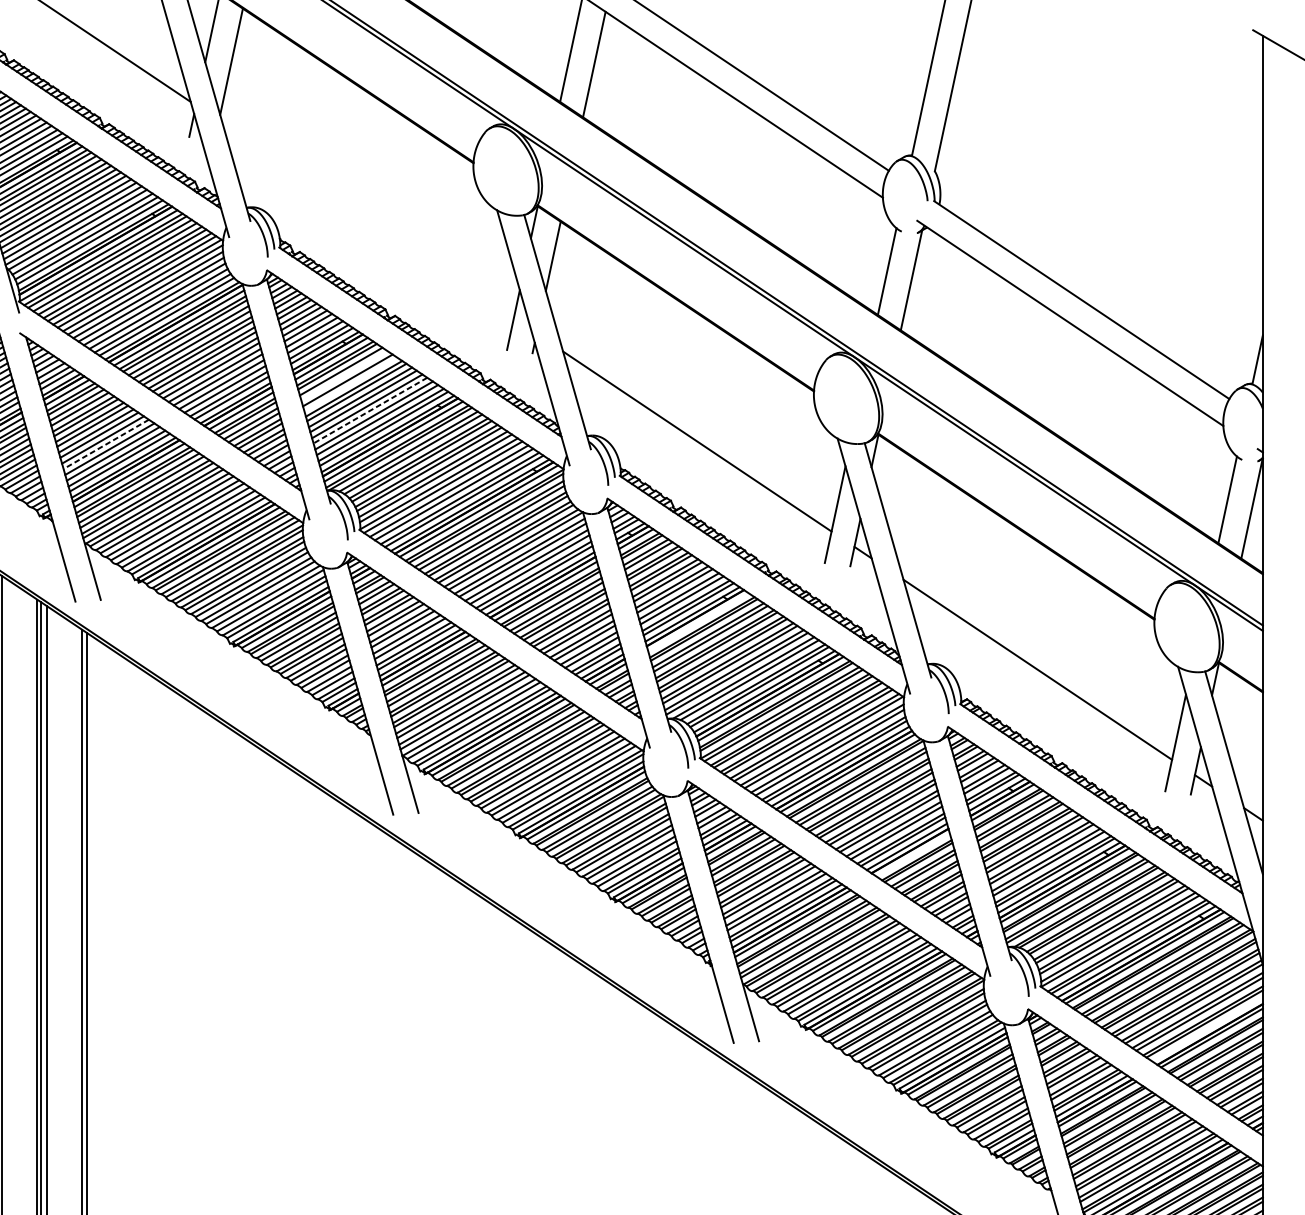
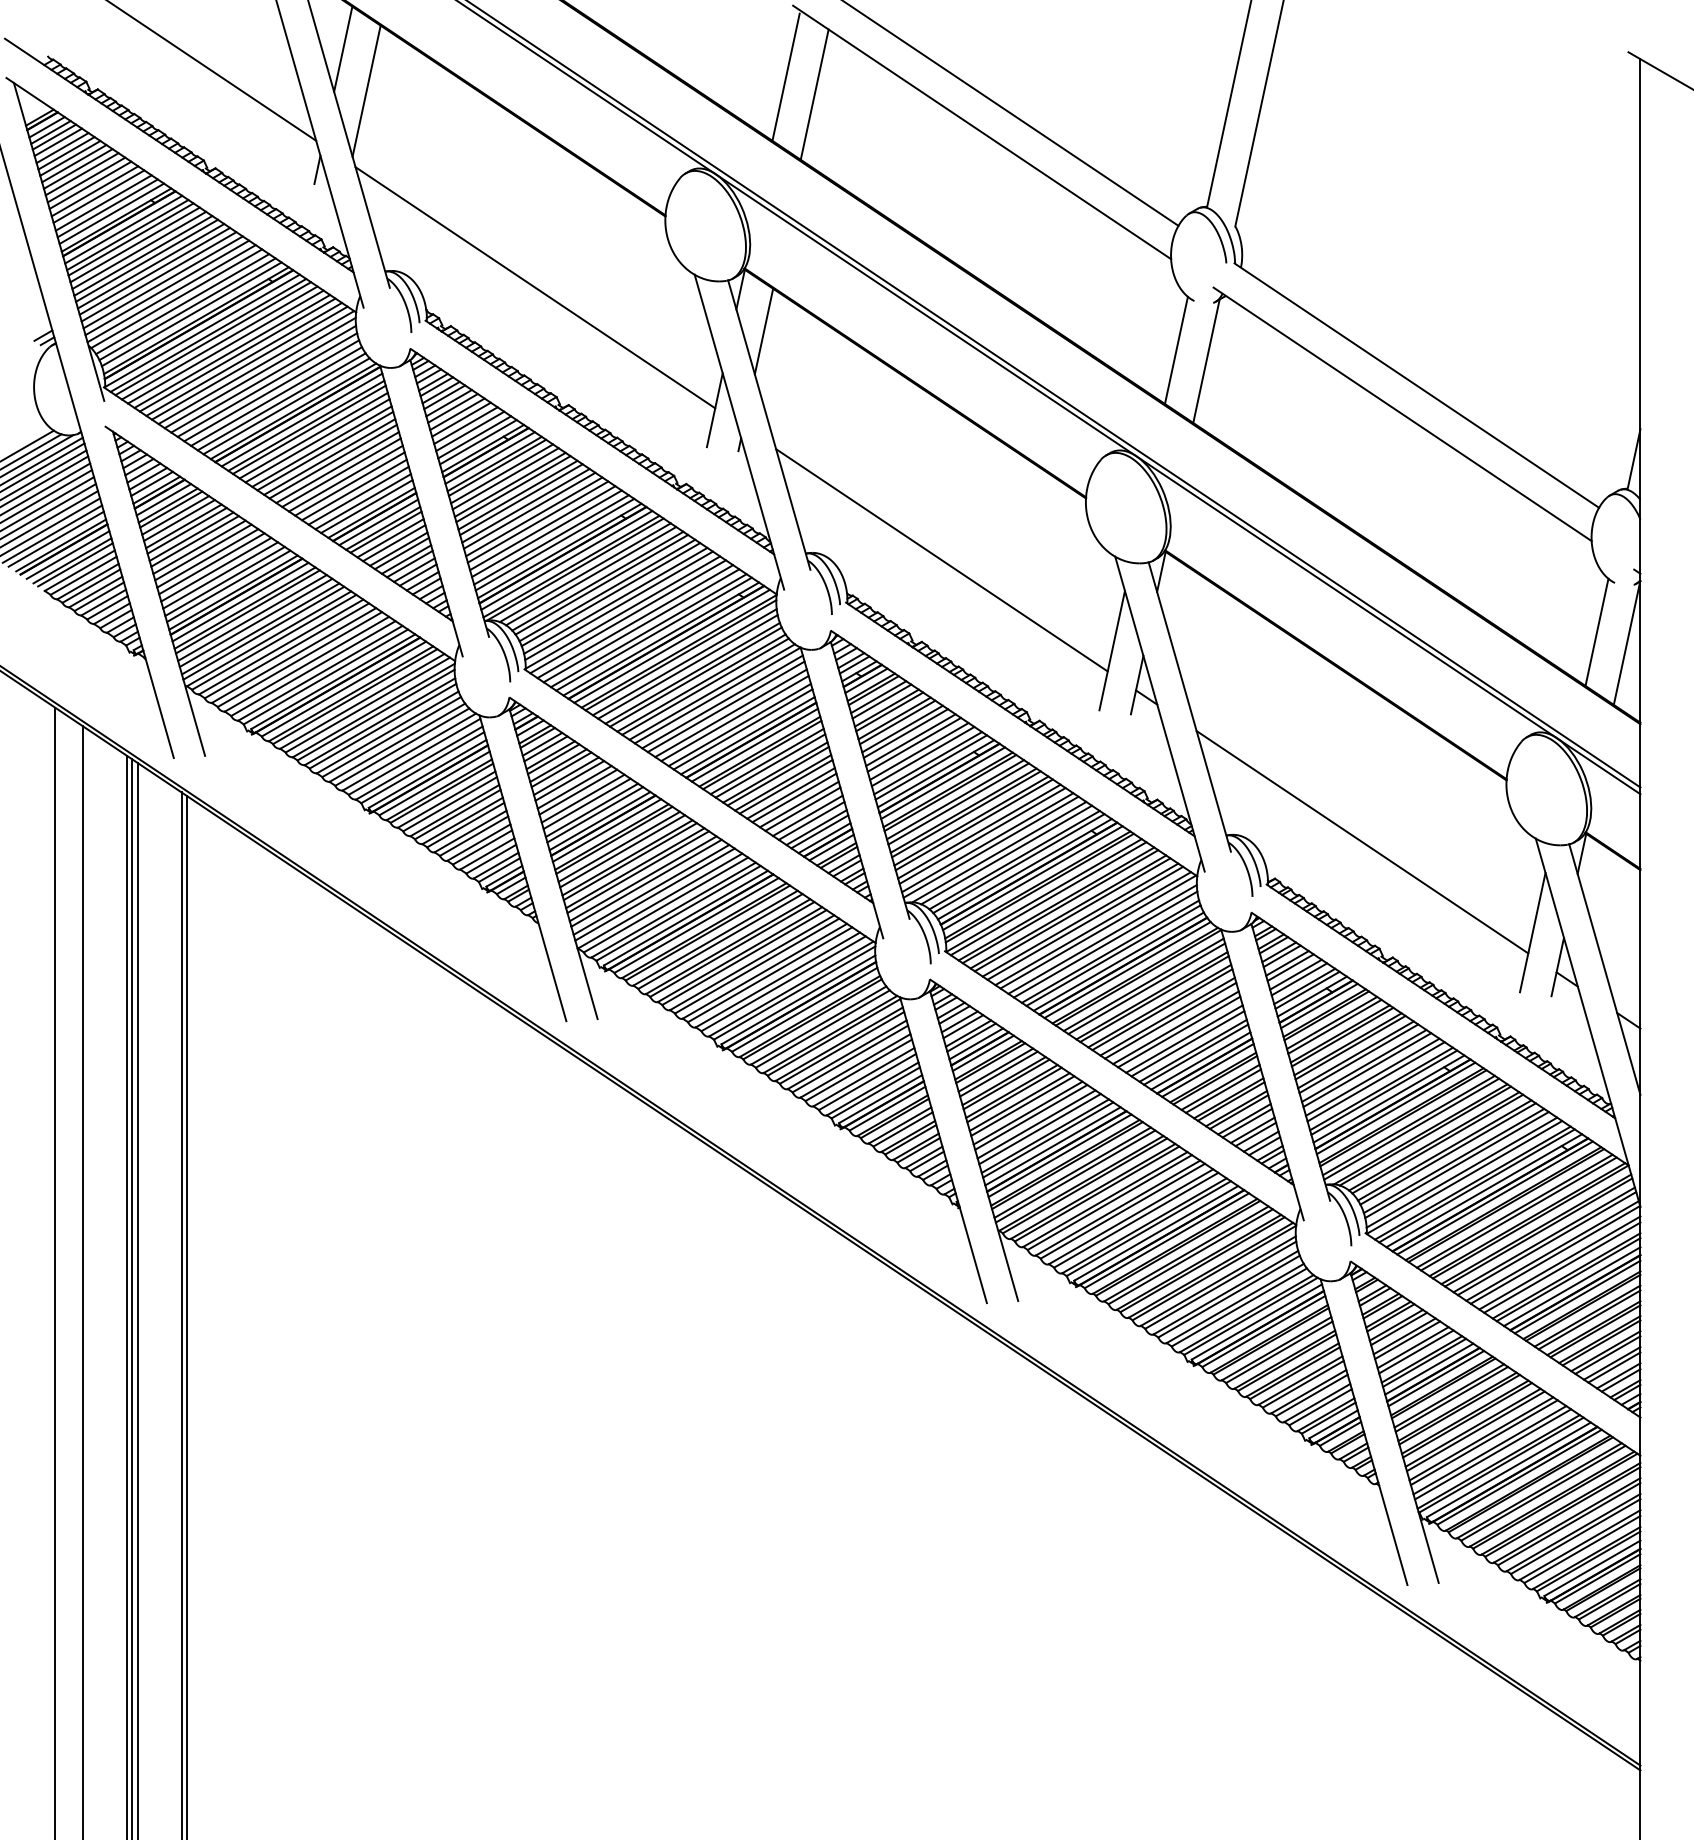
line: (368, 220) -> (535, 287), added
line: (344, 375) -> (505, 478), added
line: (350, 384) -> (513, 489), added
line: (369, 410) -> (537, 522), dashed -> solid
line: (105, 444) -> (211, 563), dashed -> solid
line: (698, 621) -> (943, 782), added
line: (912, 853) -> (1207, 1069), added
line: (1207, 1029) -> (1572, 1286), added

